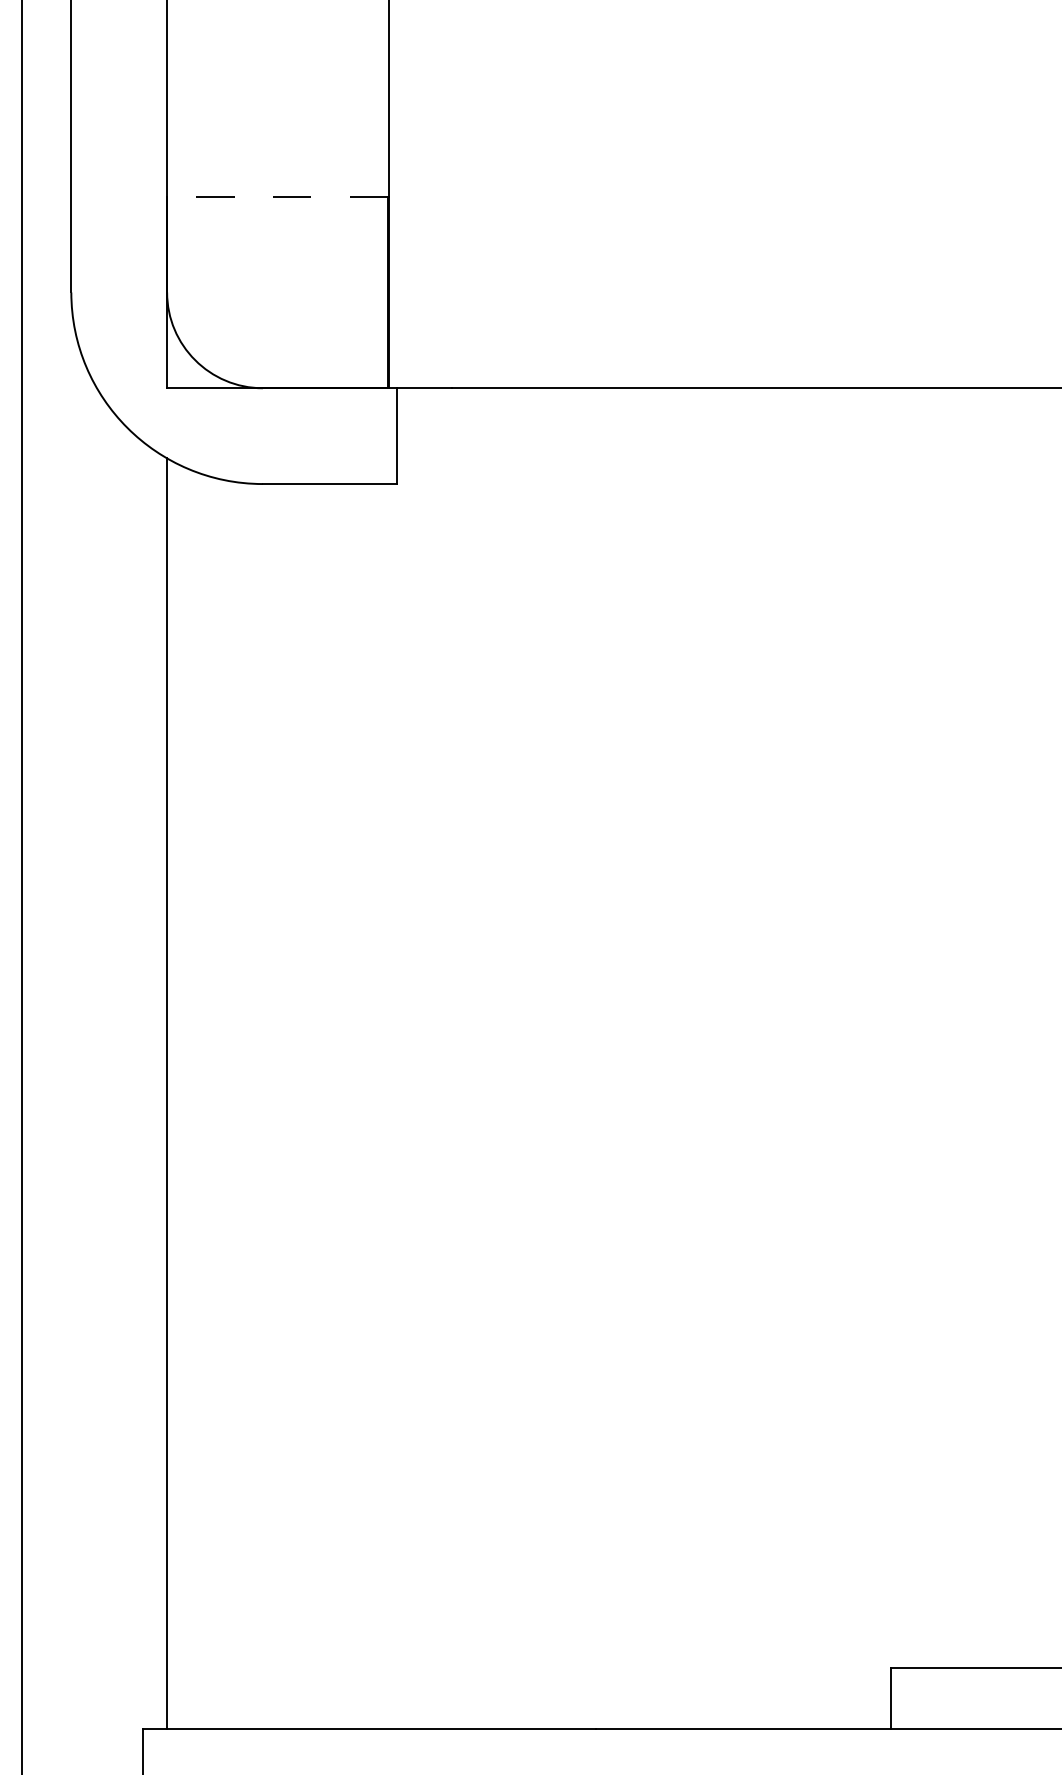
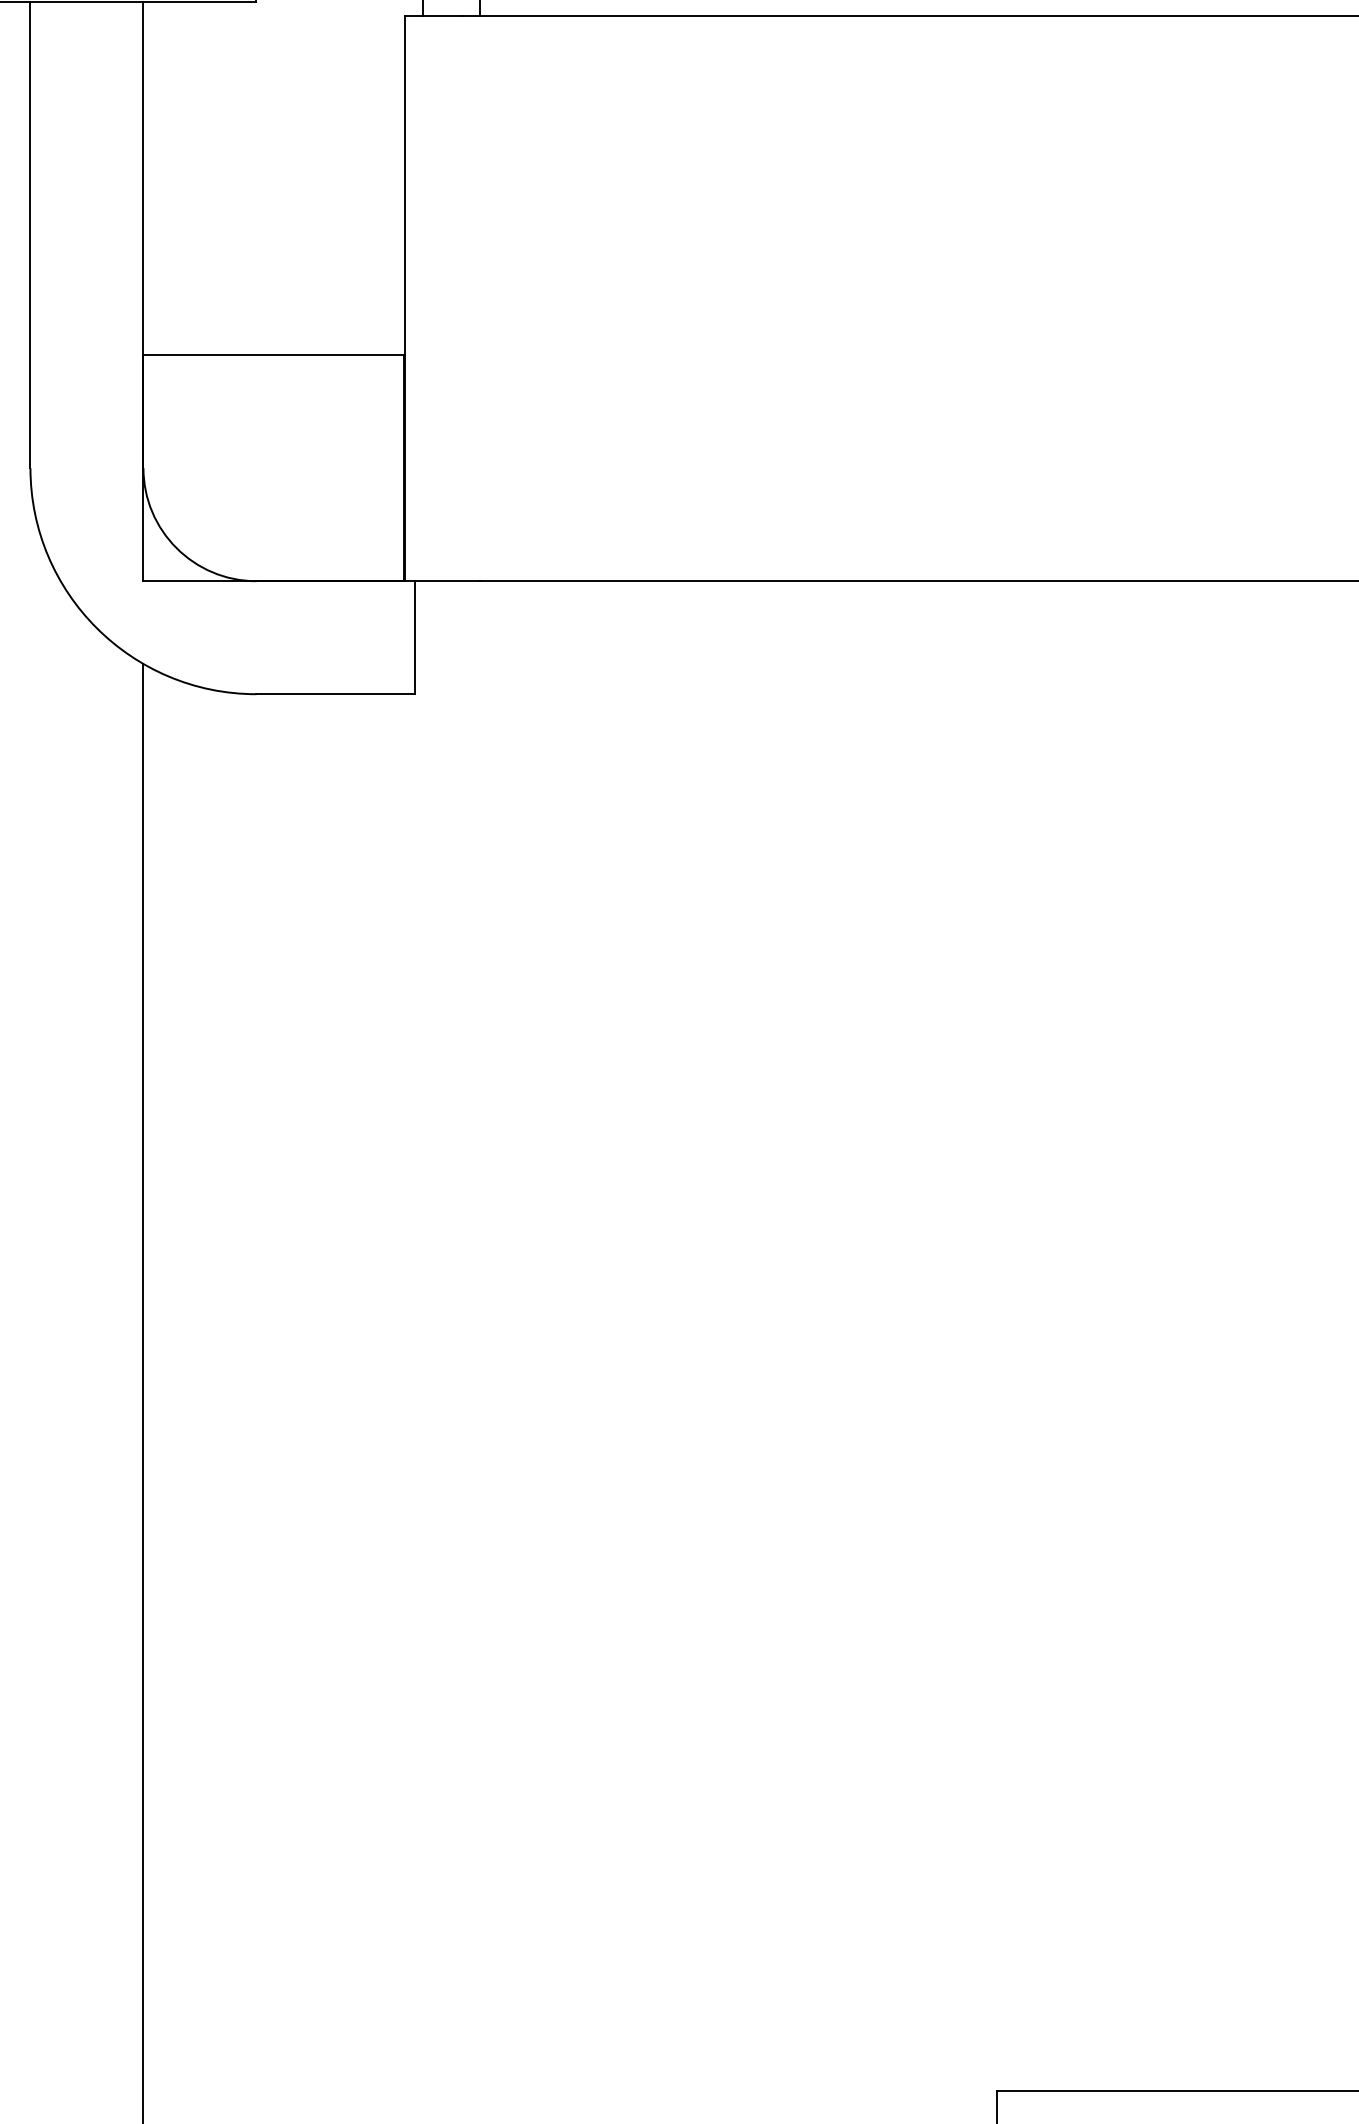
line: (277, 196) -> (273, 355), dashed -> solid

